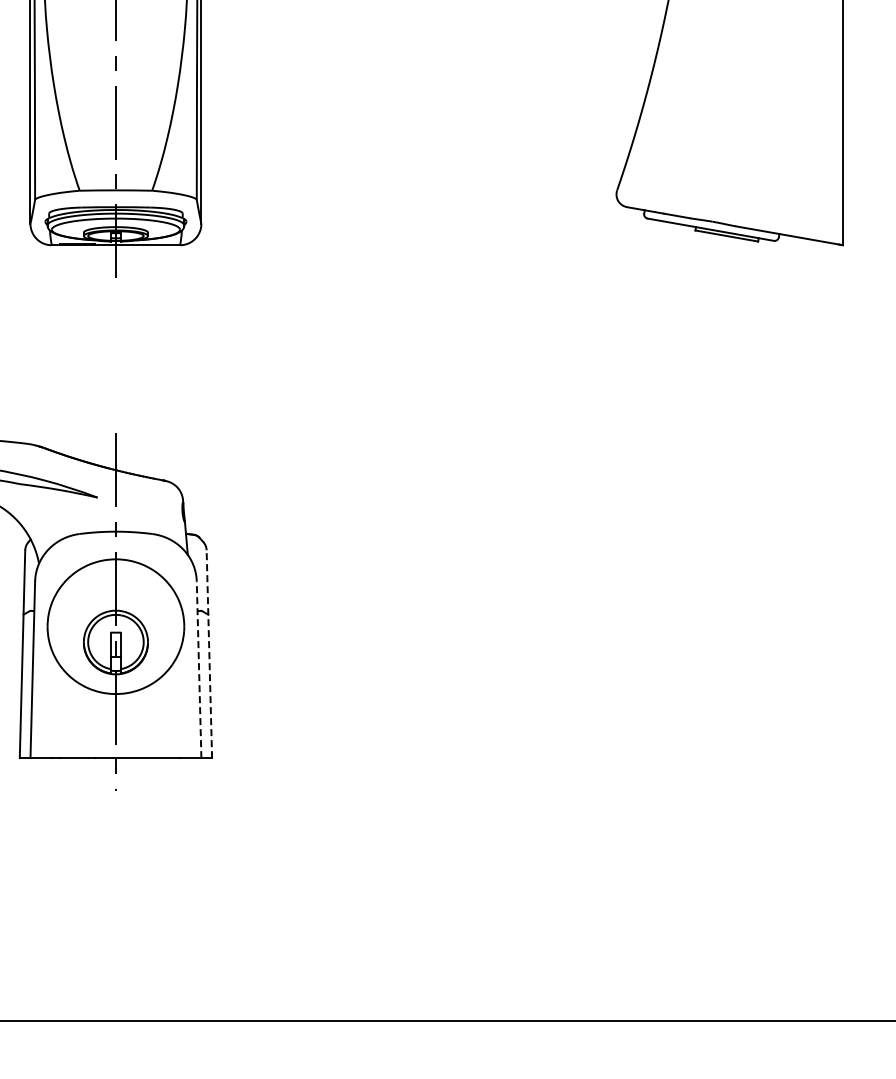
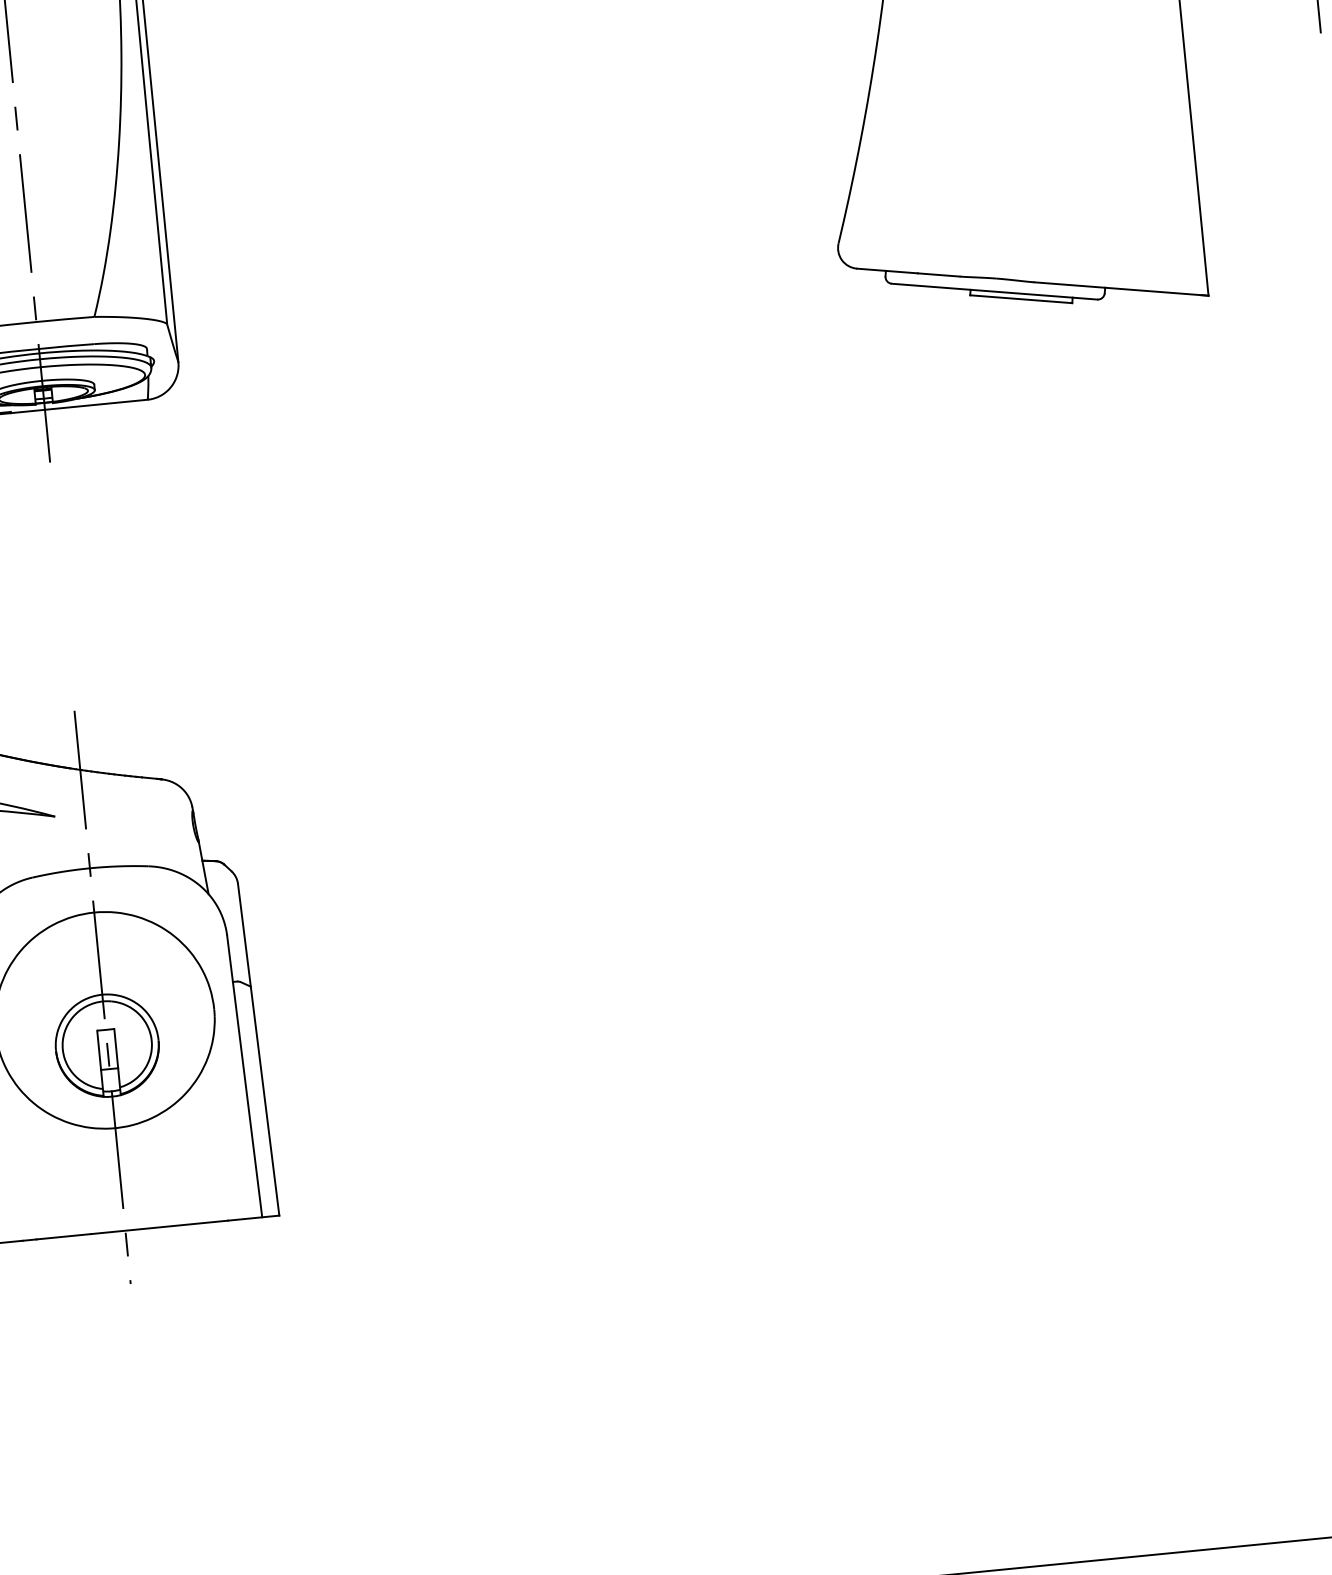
line: (209, 654) -> (258, 1050), dashed -> solid
line: (199, 669) -> (245, 1075), dashed -> solid

